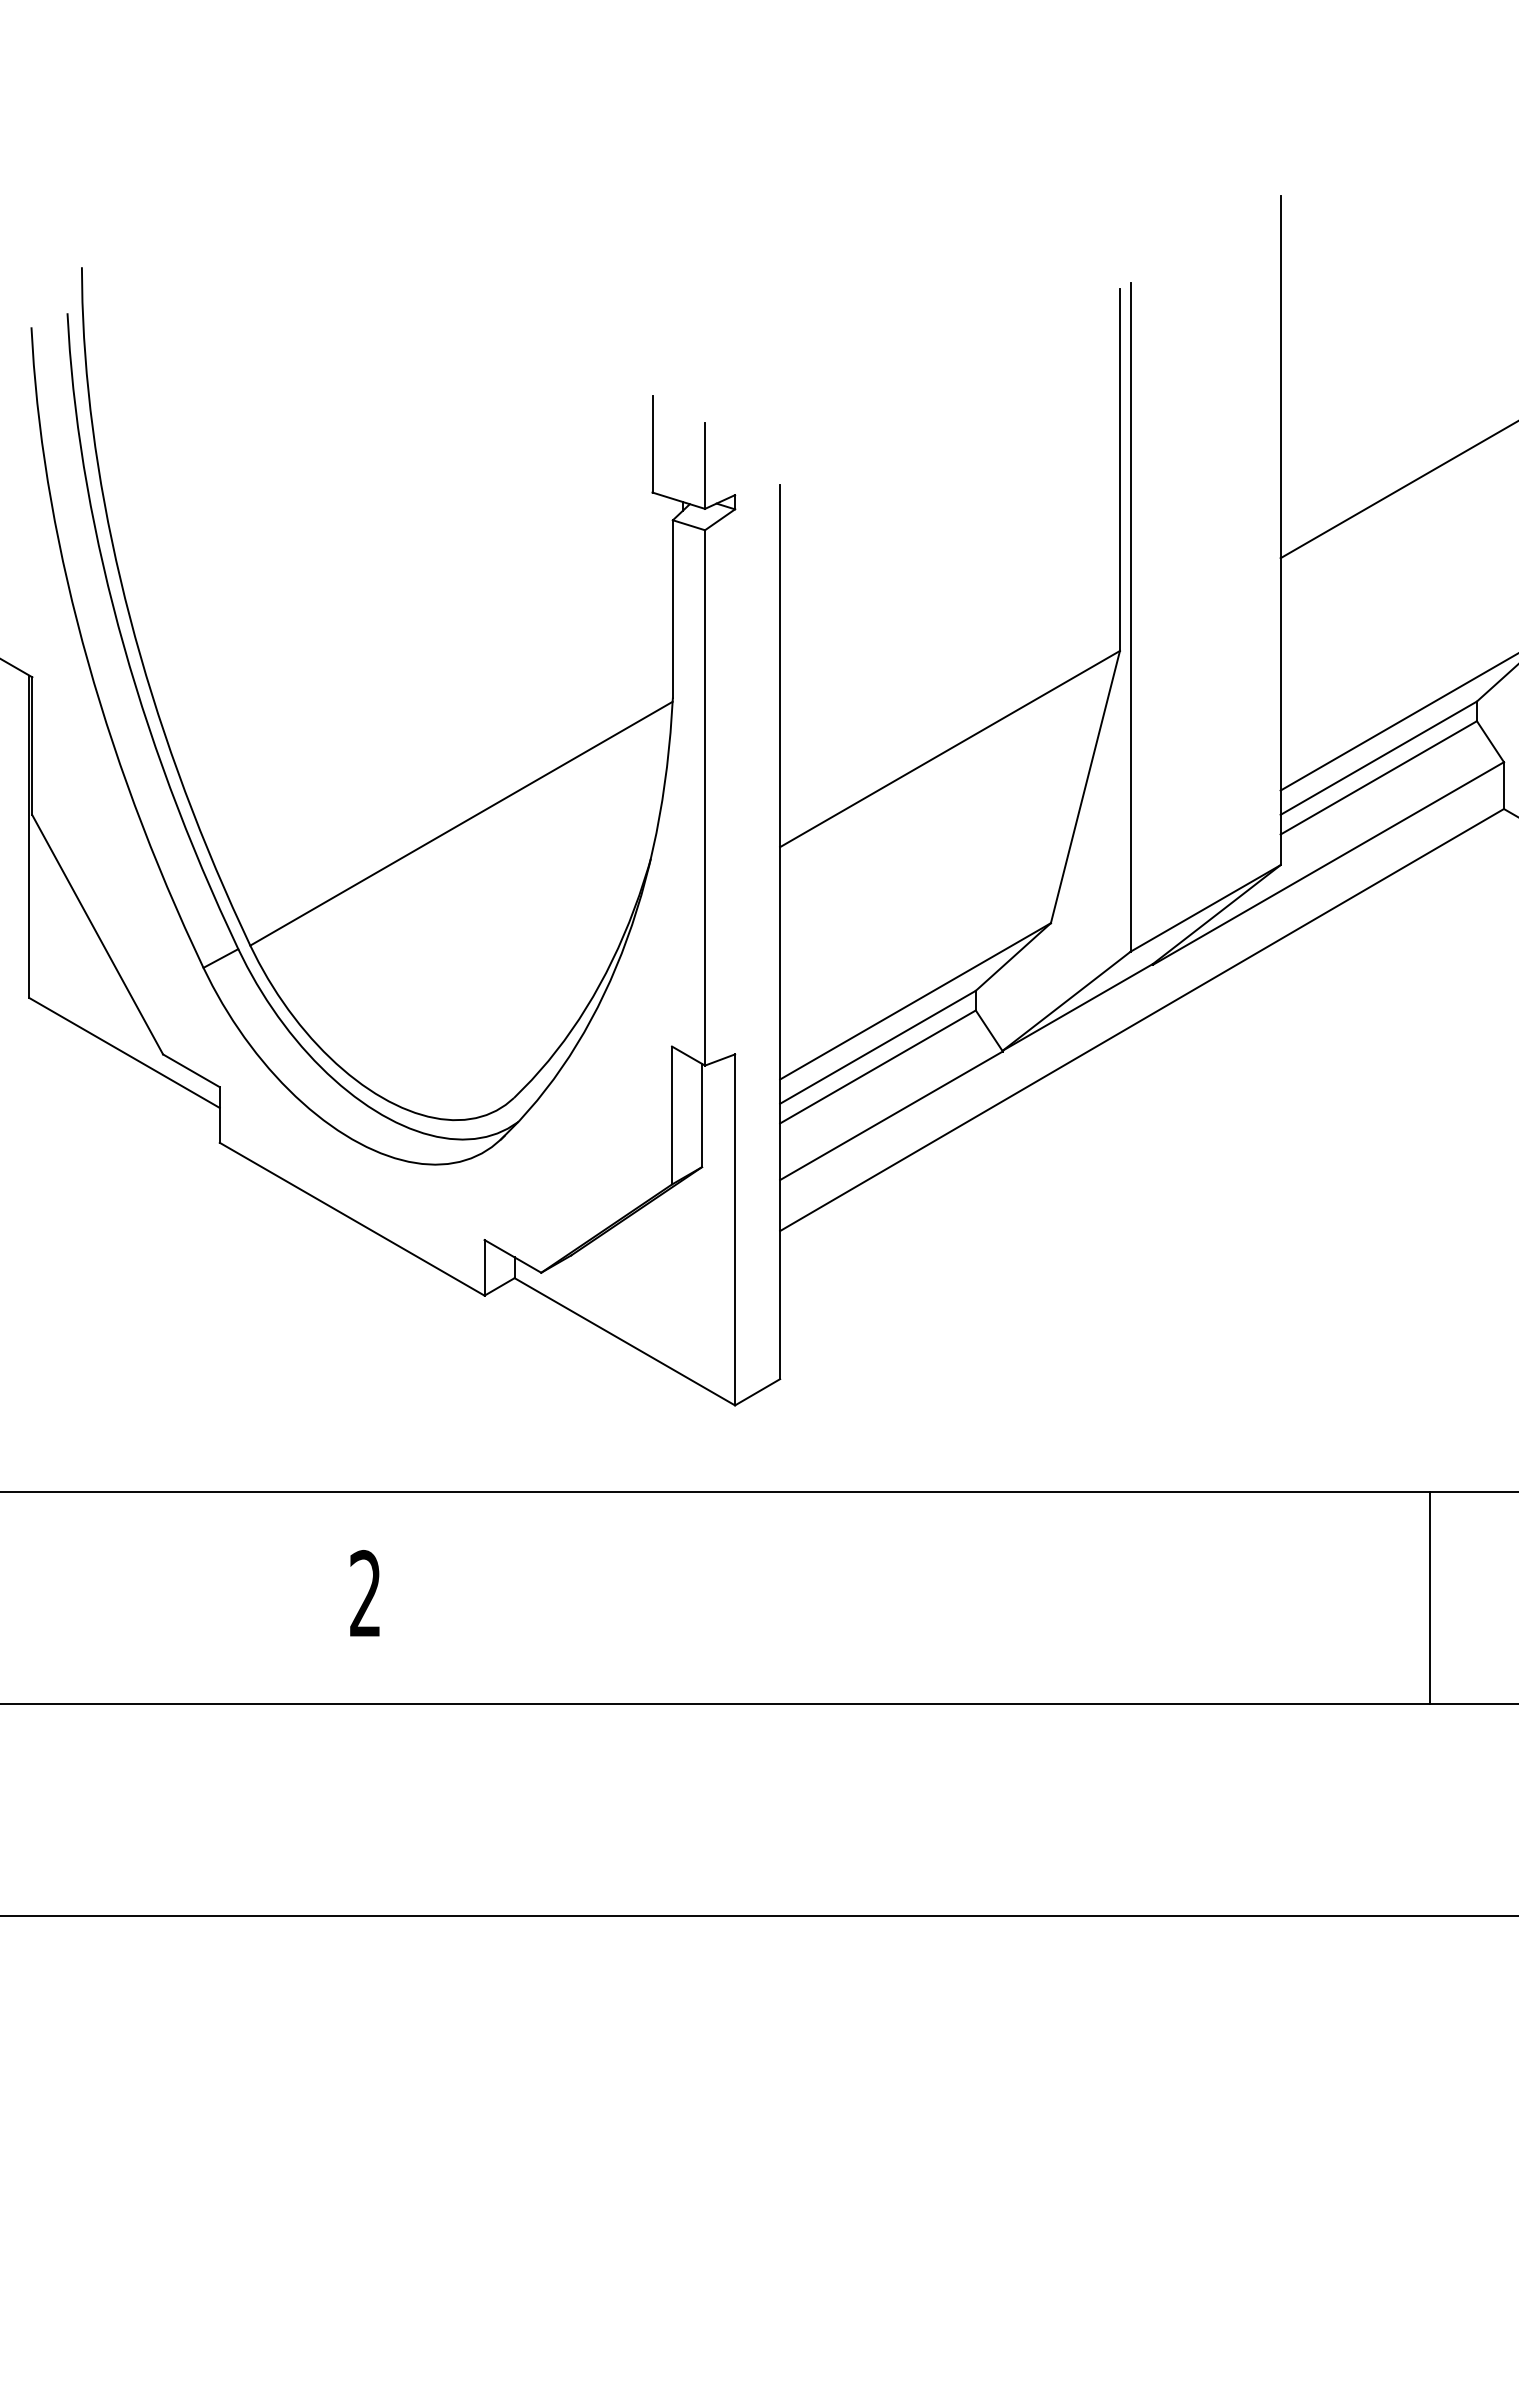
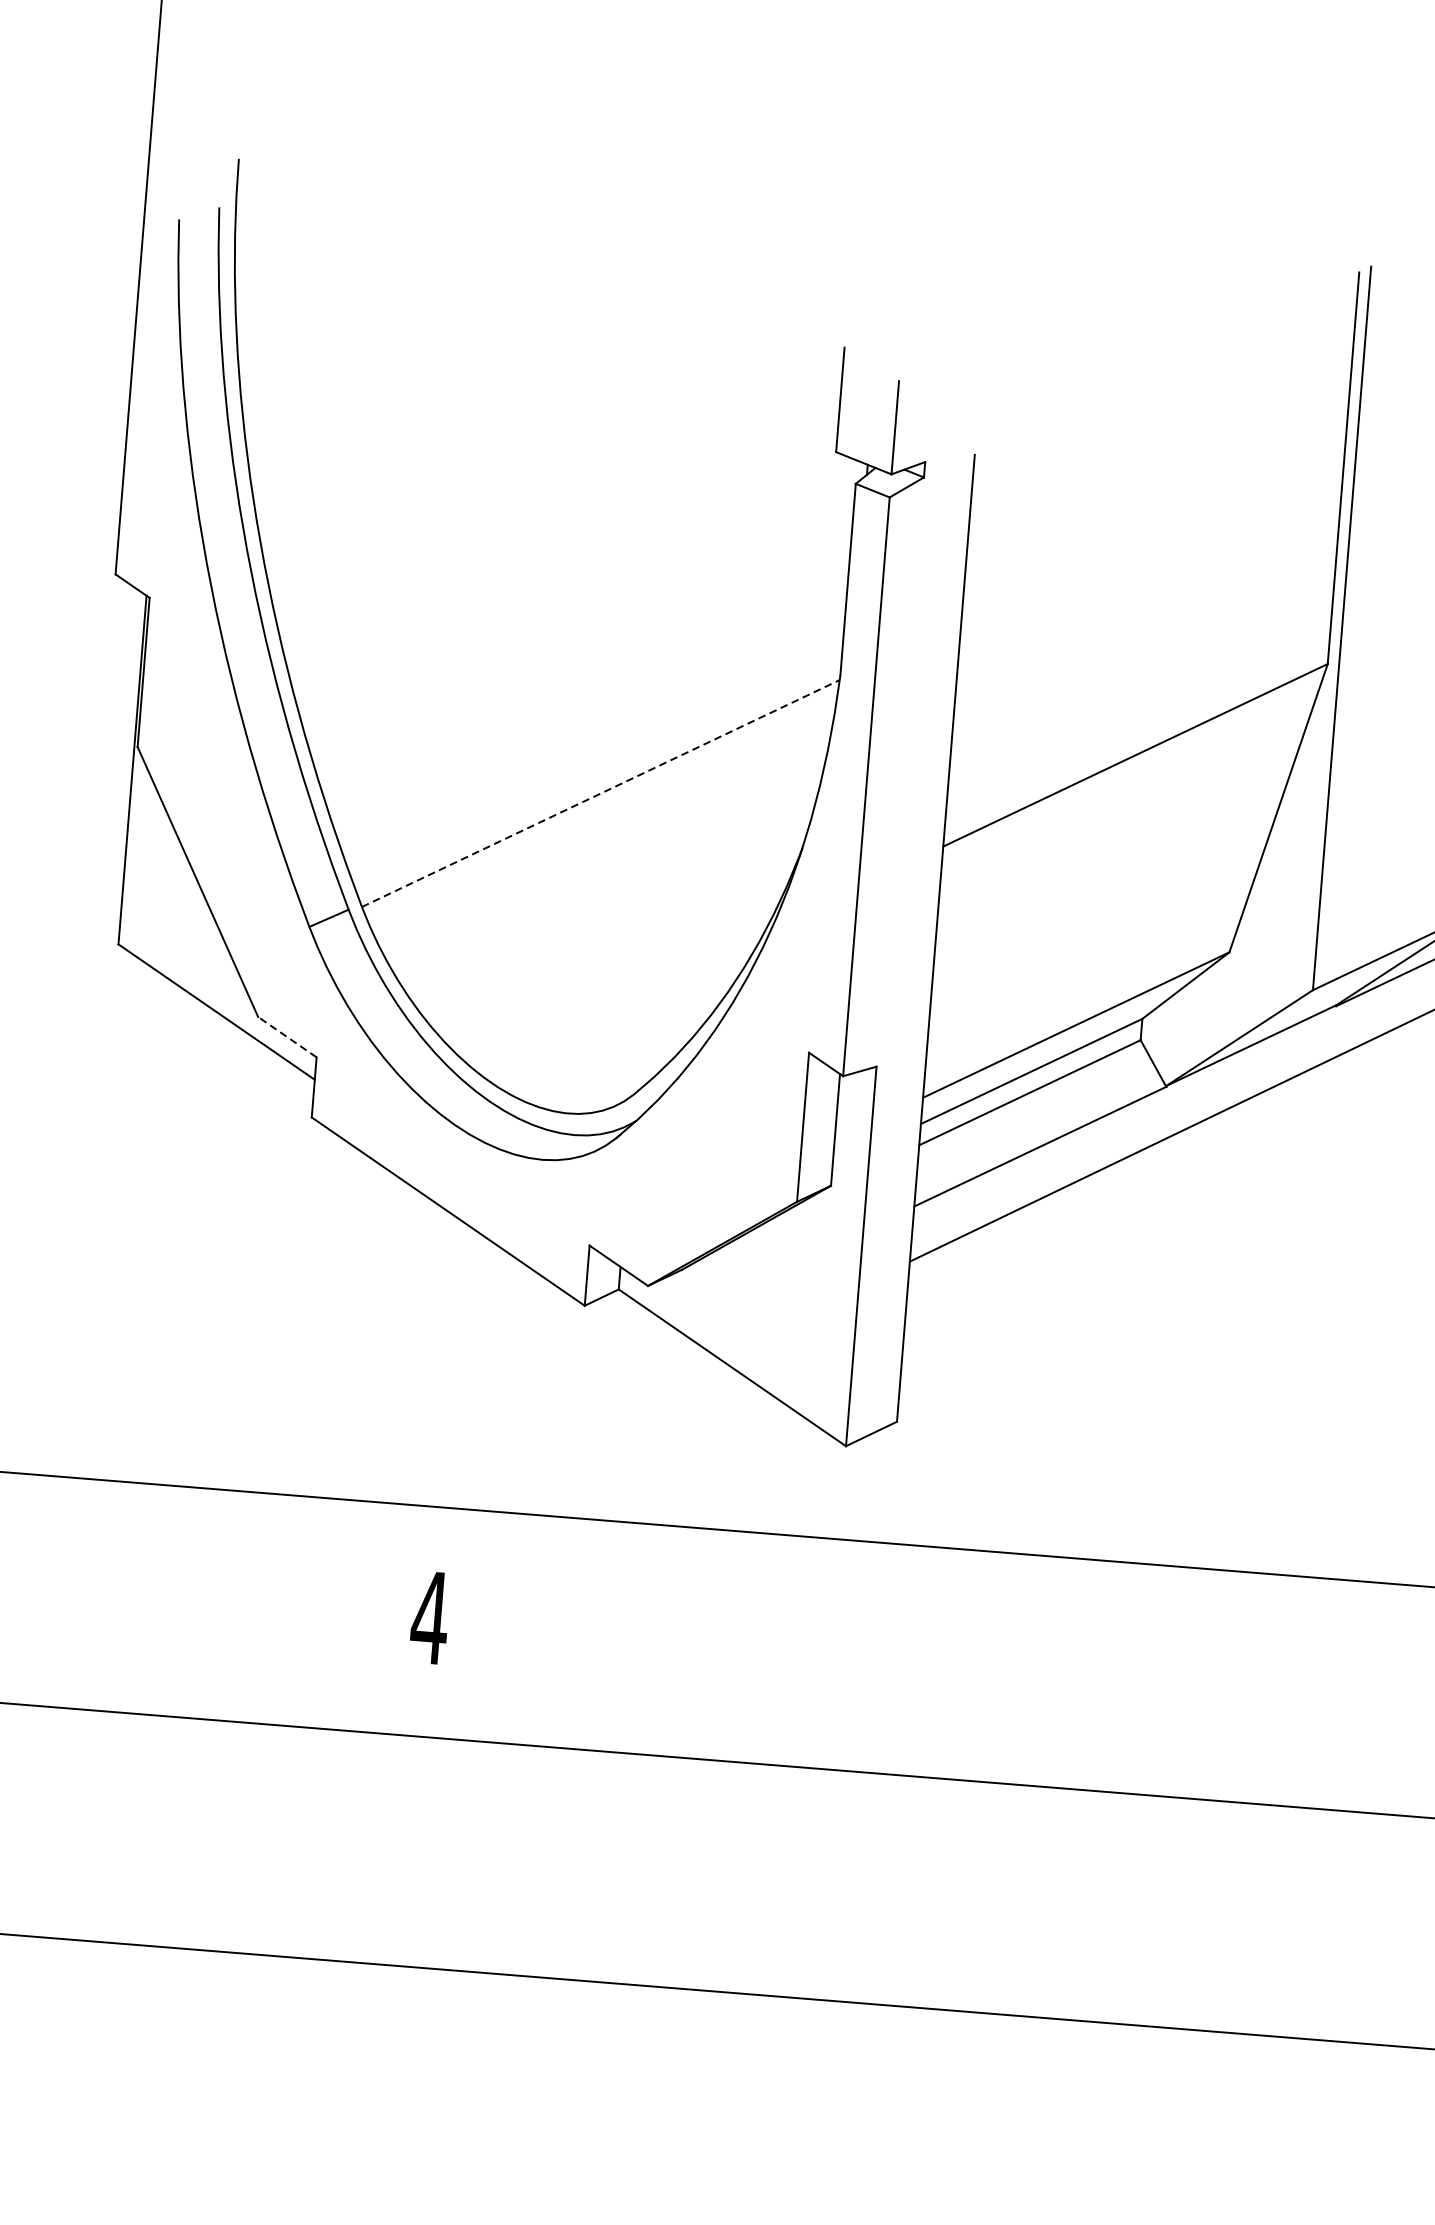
line: (461, 823) -> (600, 793), solid -> dashed
line: (191, 1070) -> (287, 1036), solid -> dashed
text: (365, 1593) -> (430, 1617), 2 -> 4

